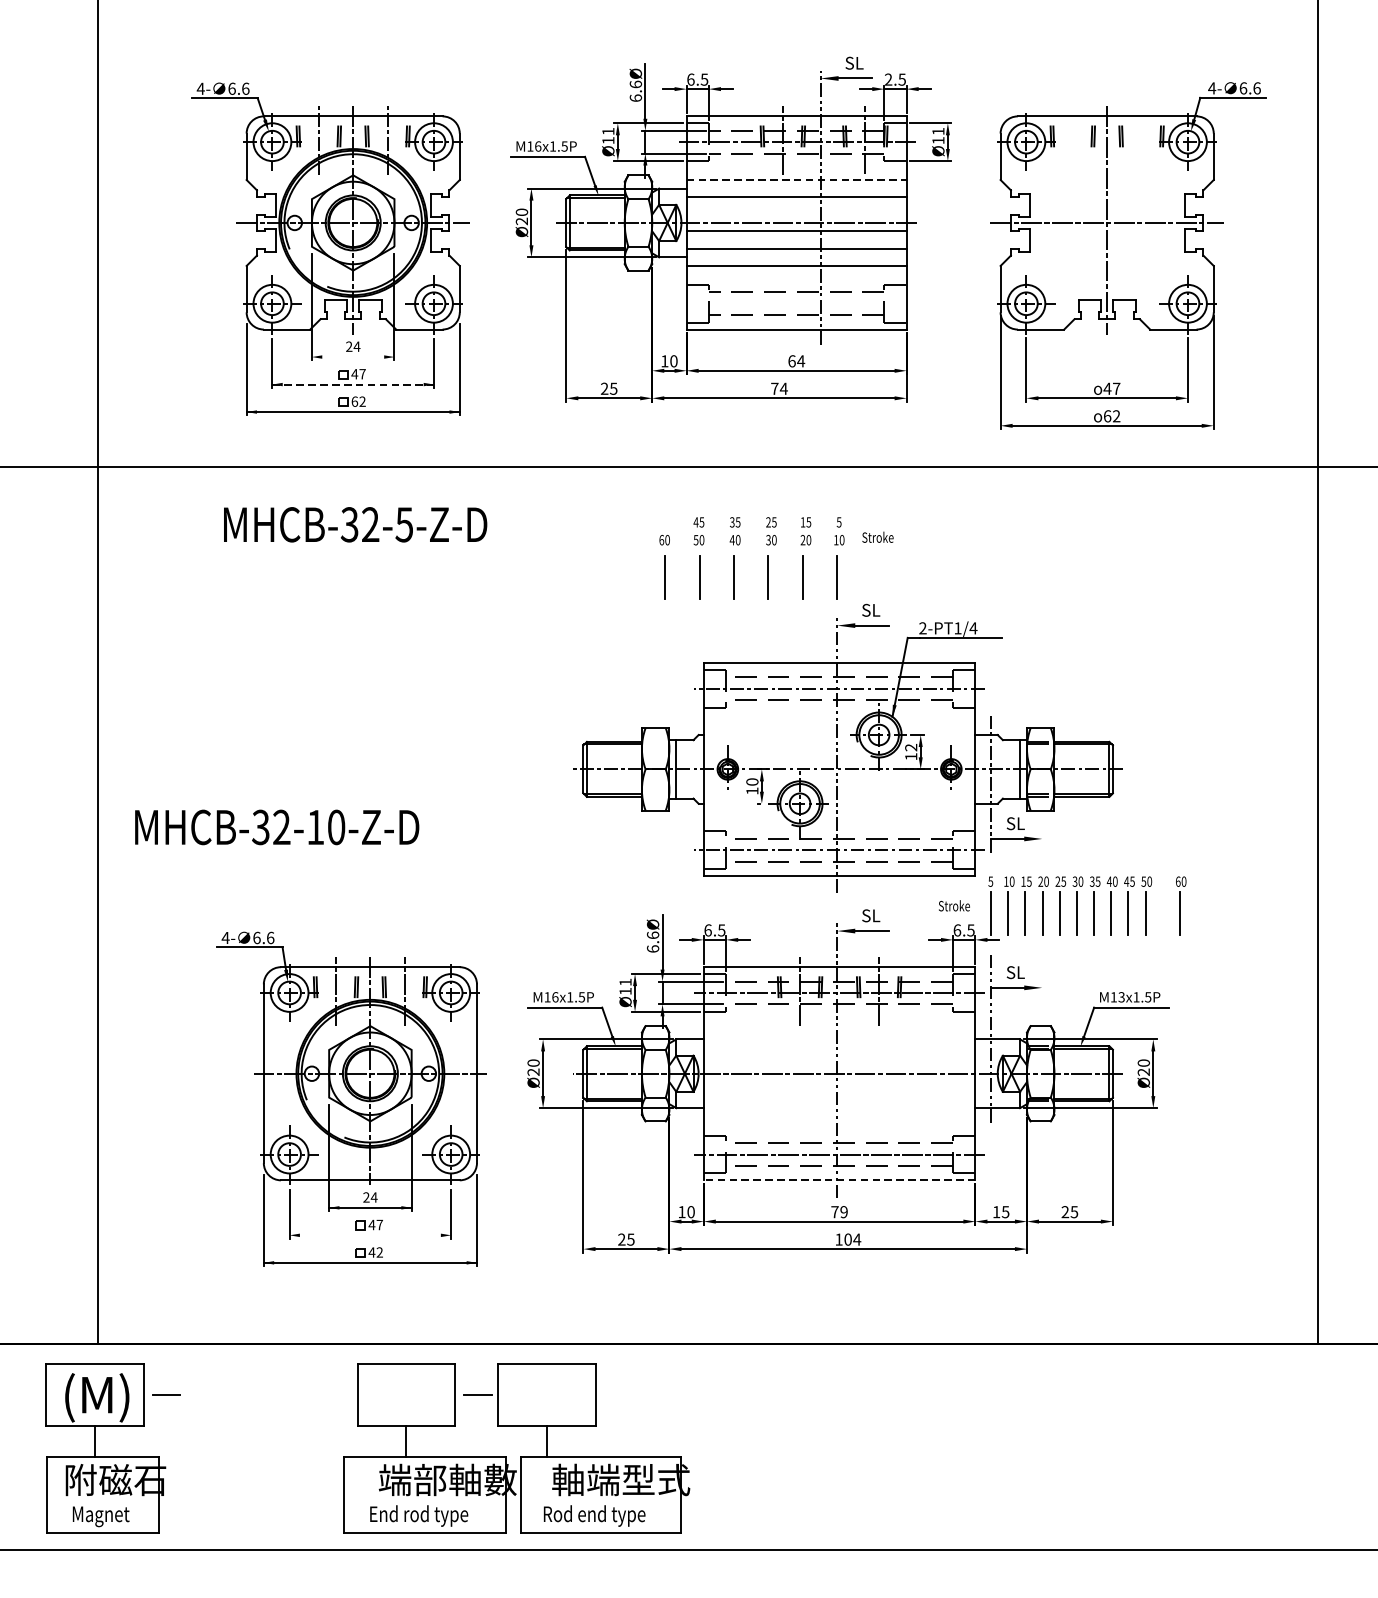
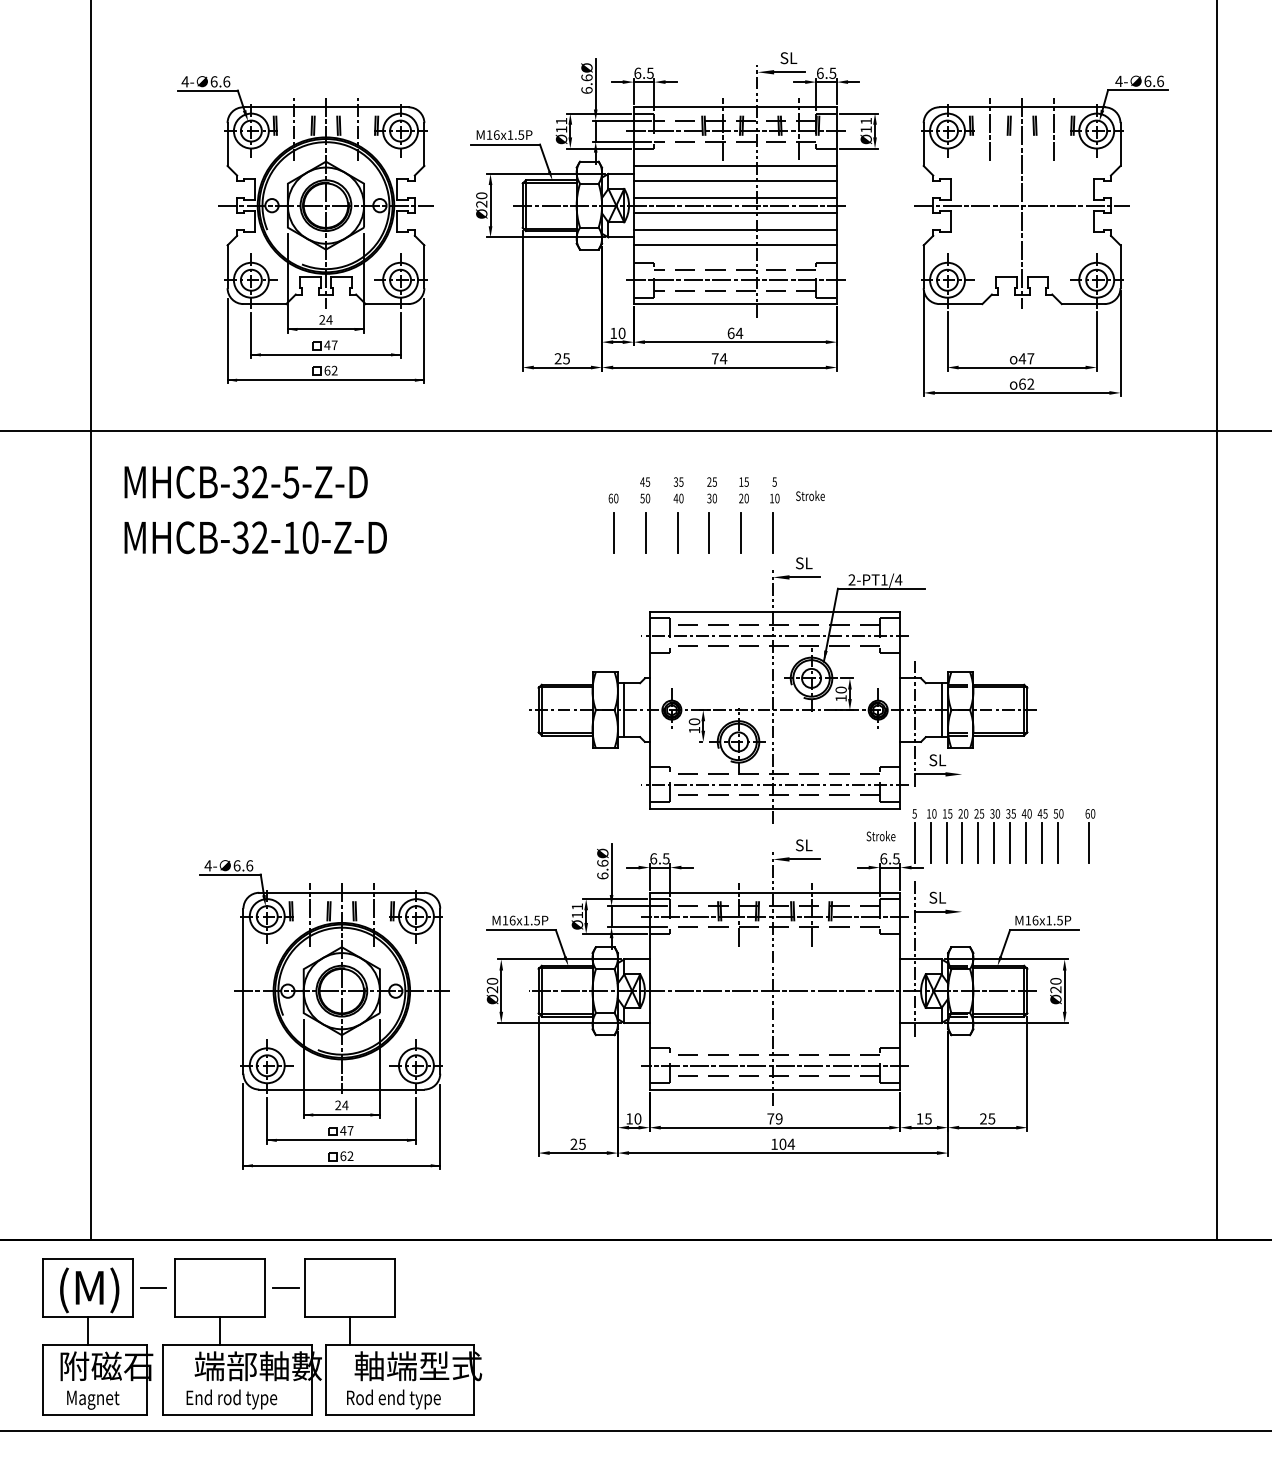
text: (888, 78) -> (820, 72), 2.5 -> 6.5
line: (1072, 140) -> (990, 129), added
line: (1141, 140) -> (1053, 129), added
line: (796, 179) -> (735, 165), dashed -> solid
line: (795, 215) -> (734, 198), added
line: (795, 304) -> (734, 280), added
line: (352, 357) -> (325, 329), added
line: (352, 384) -> (325, 354), dashed -> solid
text: (354, 524) -> (245, 482), moved
text: (910, 747) -> (840, 689), 12 -> 10
text: (276, 827) -> (255, 537), moved
text: (1121, 997) -> (1035, 920), M13x1.5P -> M16x1.5P
line: (839, 1180) -> (774, 1089), dashed -> solid
line: (370, 1235) -> (341, 1140), added
text: (372, 1252) -> (343, 1156), 42 -> 62
part: (520, 1456) -> (325, 1344), moved

